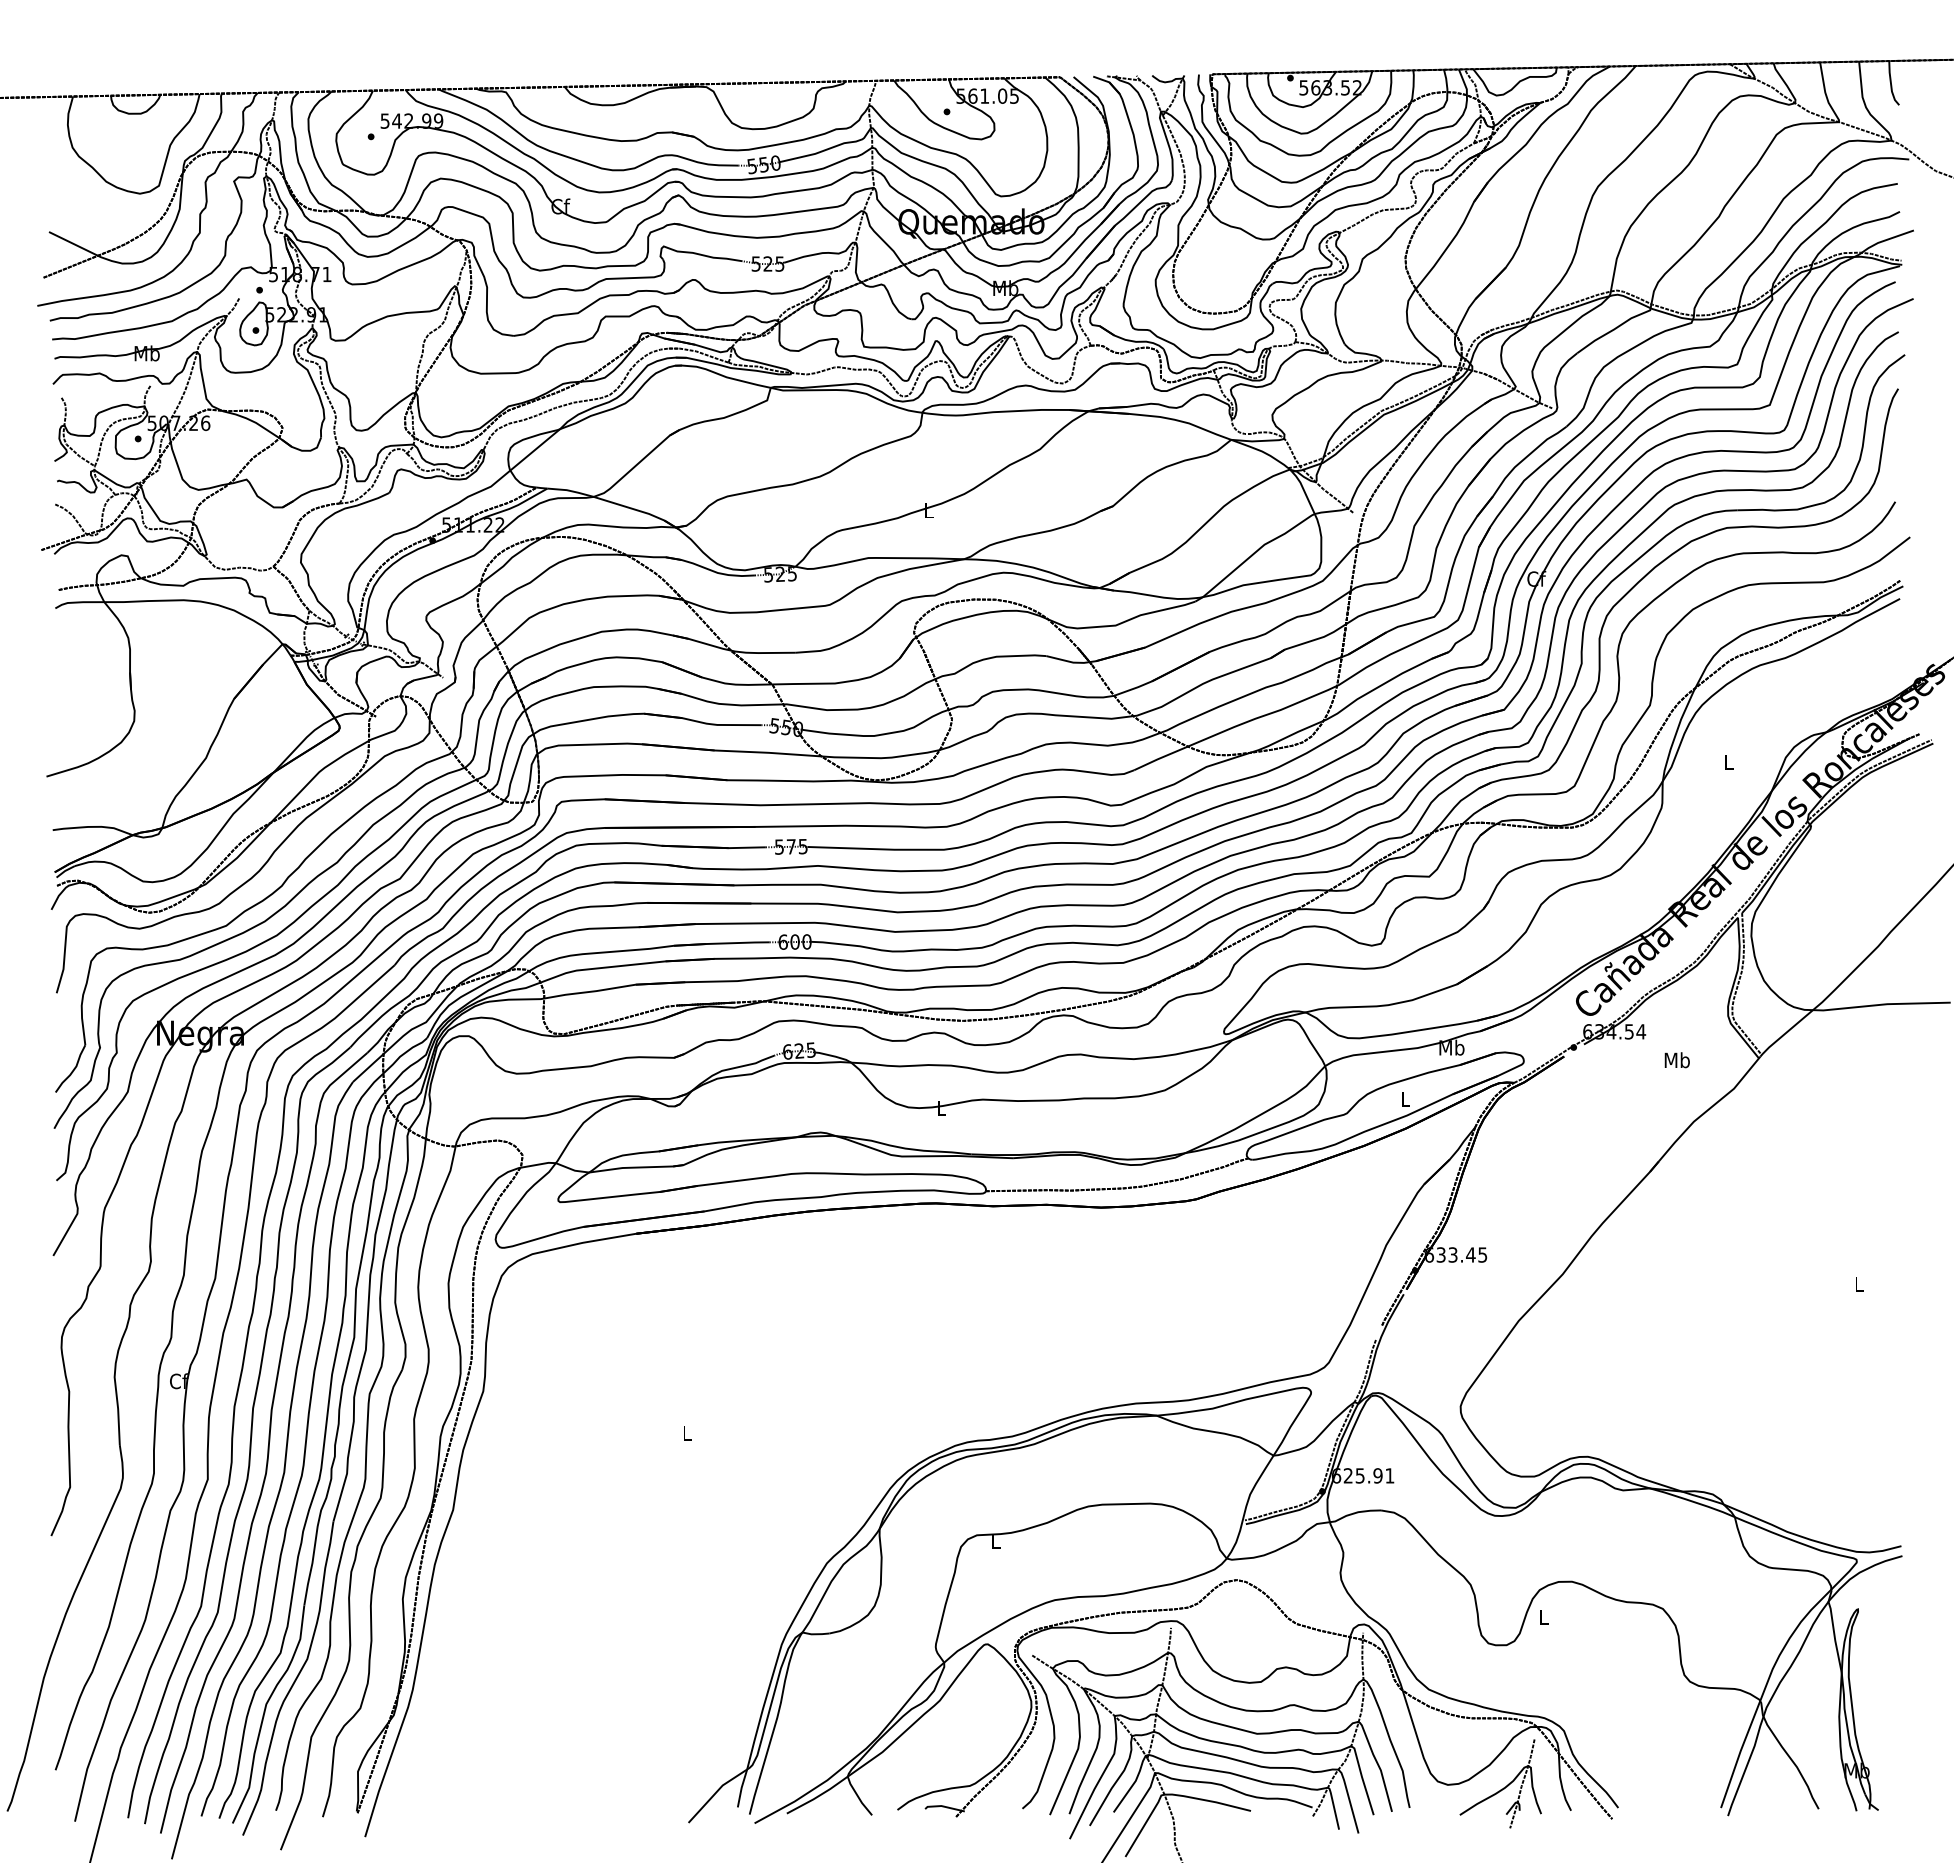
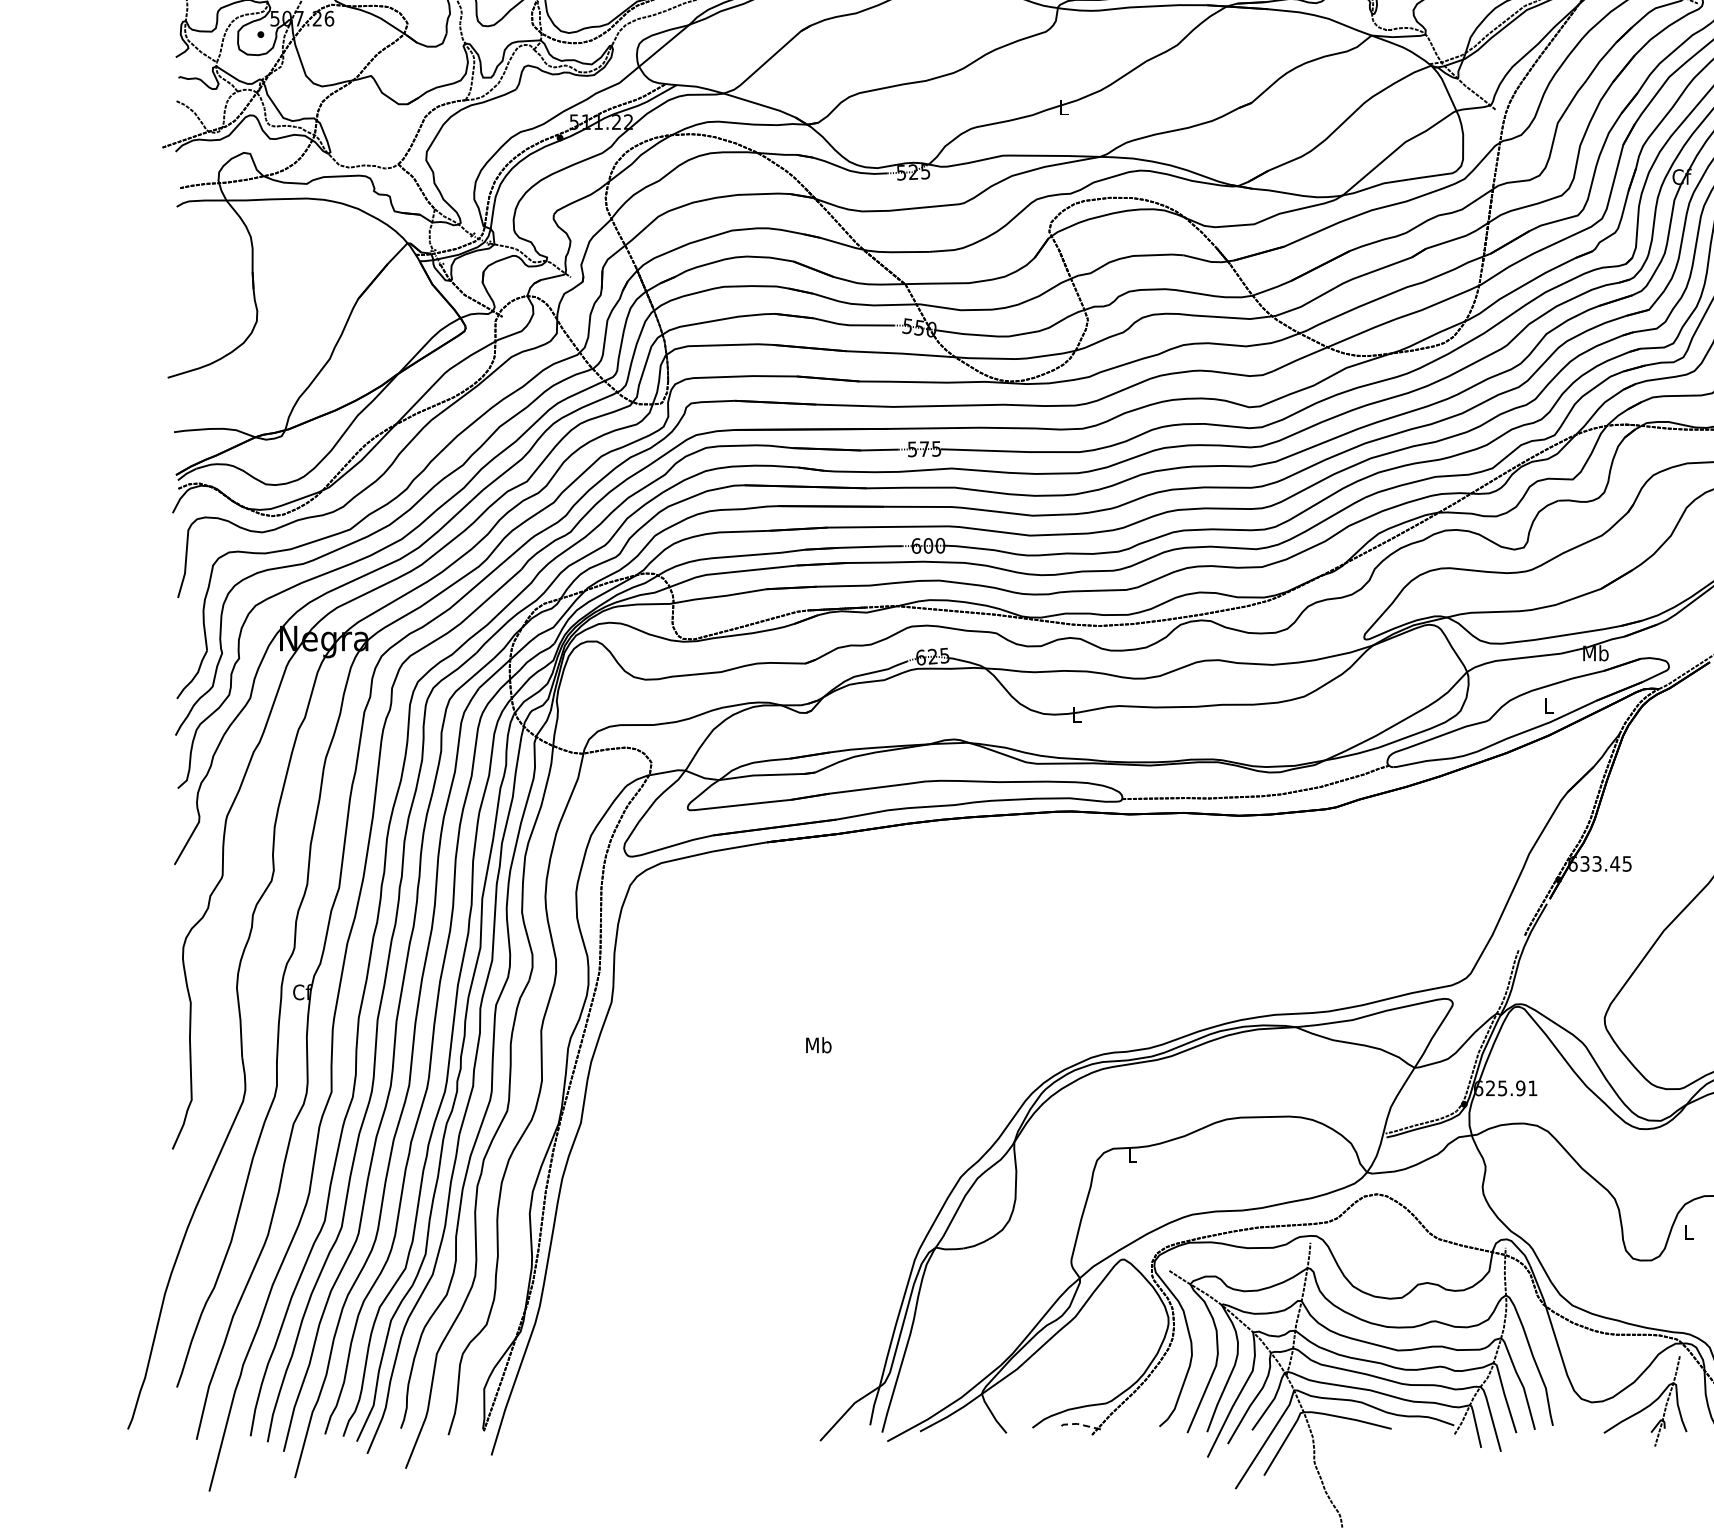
text: (686, 1433) -> (818, 1045), L -> Mb
line: (943, 1806) -> (1079, 1424), solid -> dashed

